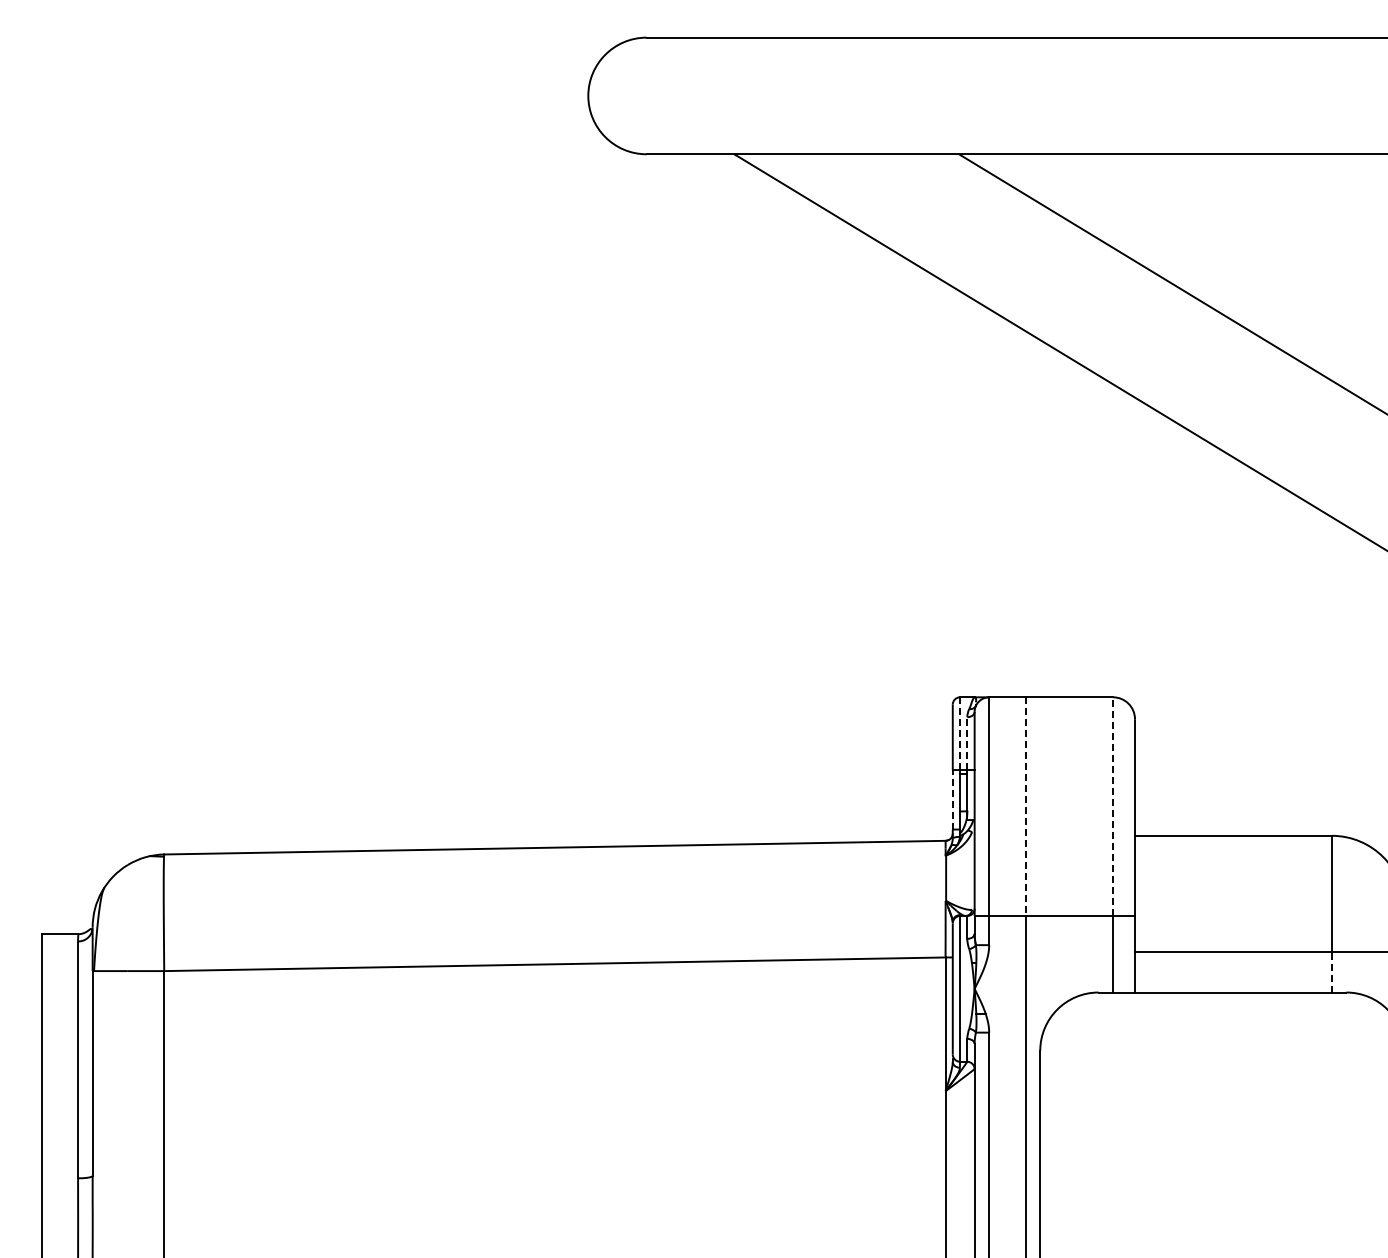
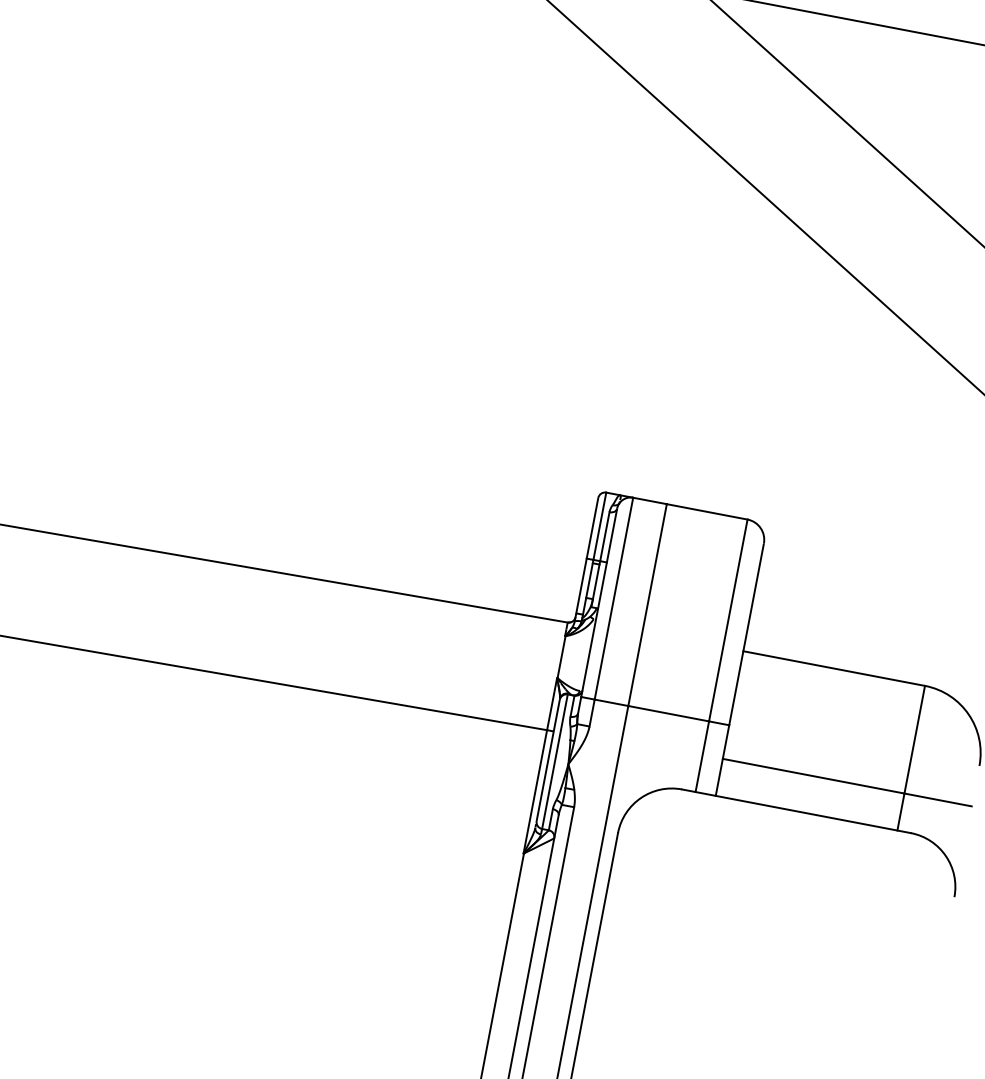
line: (960, 733) -> (600, 526), dashed -> solid
line: (967, 743) -> (605, 536), dashed -> solid
line: (952, 799) -> (581, 585), dashed -> solid
line: (1113, 806) -> (728, 620), dashed -> solid
line: (1025, 807) -> (647, 605), dashed -> solid
line: (1331, 972) -> (900, 811), dashed -> solid

